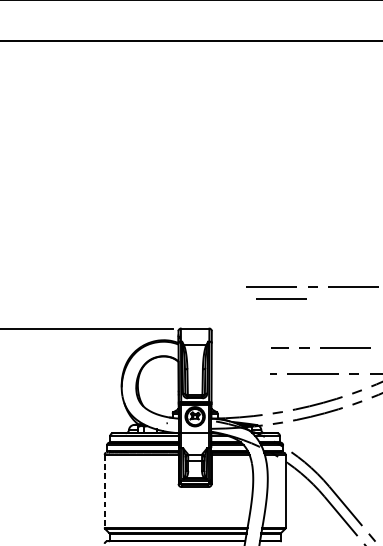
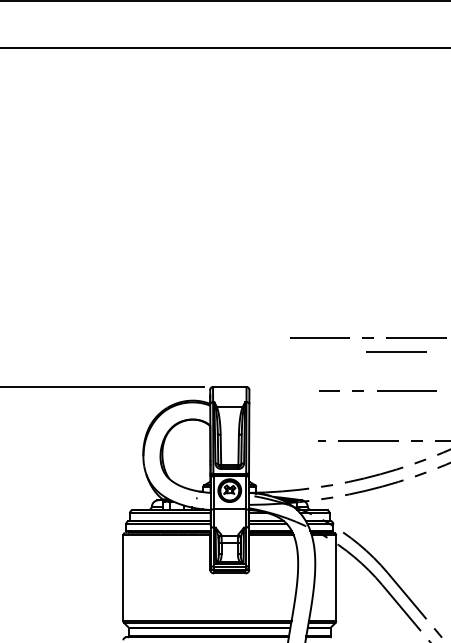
line: (281, 298) -> (396, 351), moved
line: (320, 347) -> (377, 390), moved
line: (104, 491) -> (123, 578), dashed -> solid

